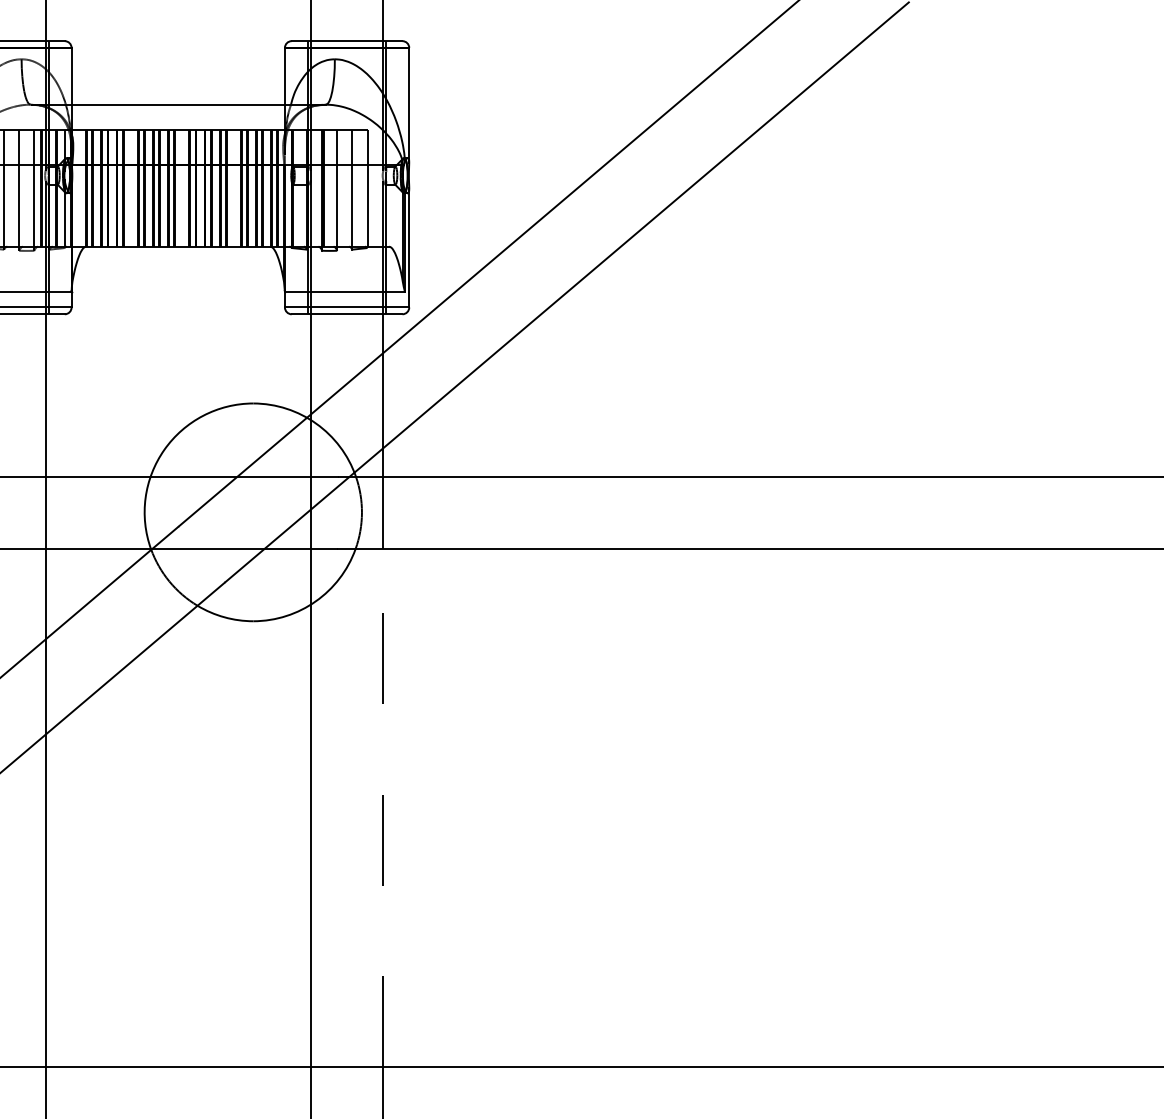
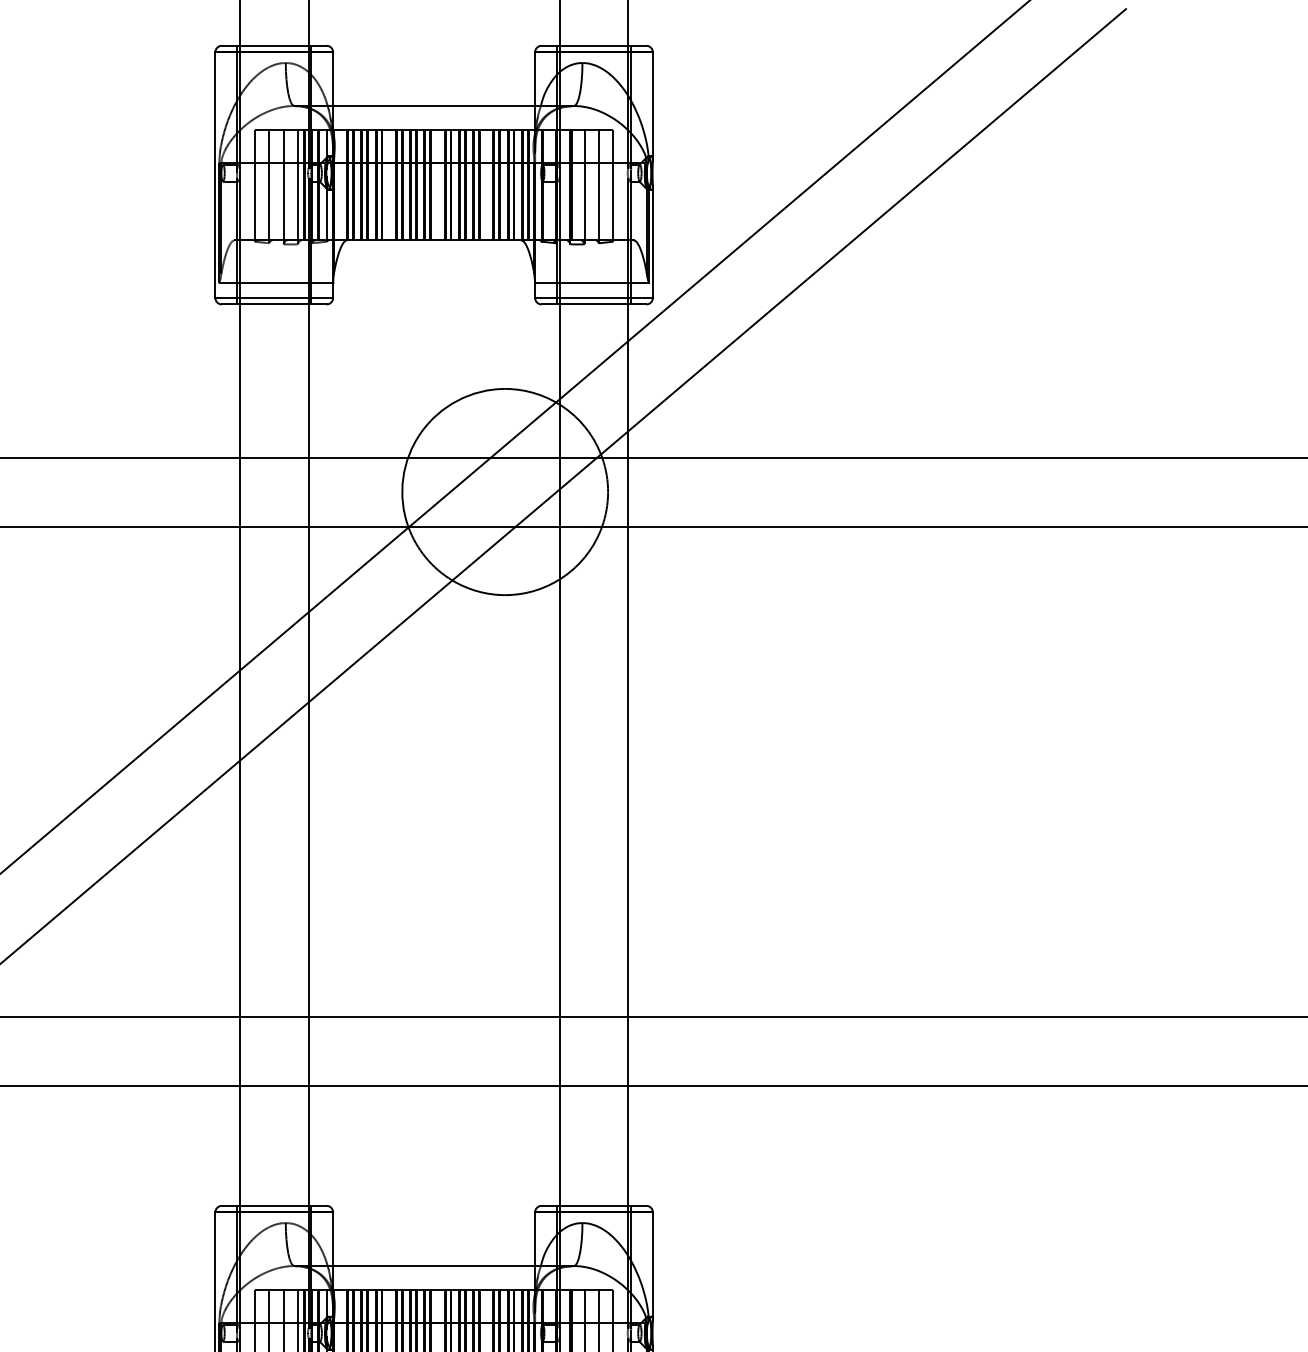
line: (383, 807) -> (628, 771), dashed -> solid

